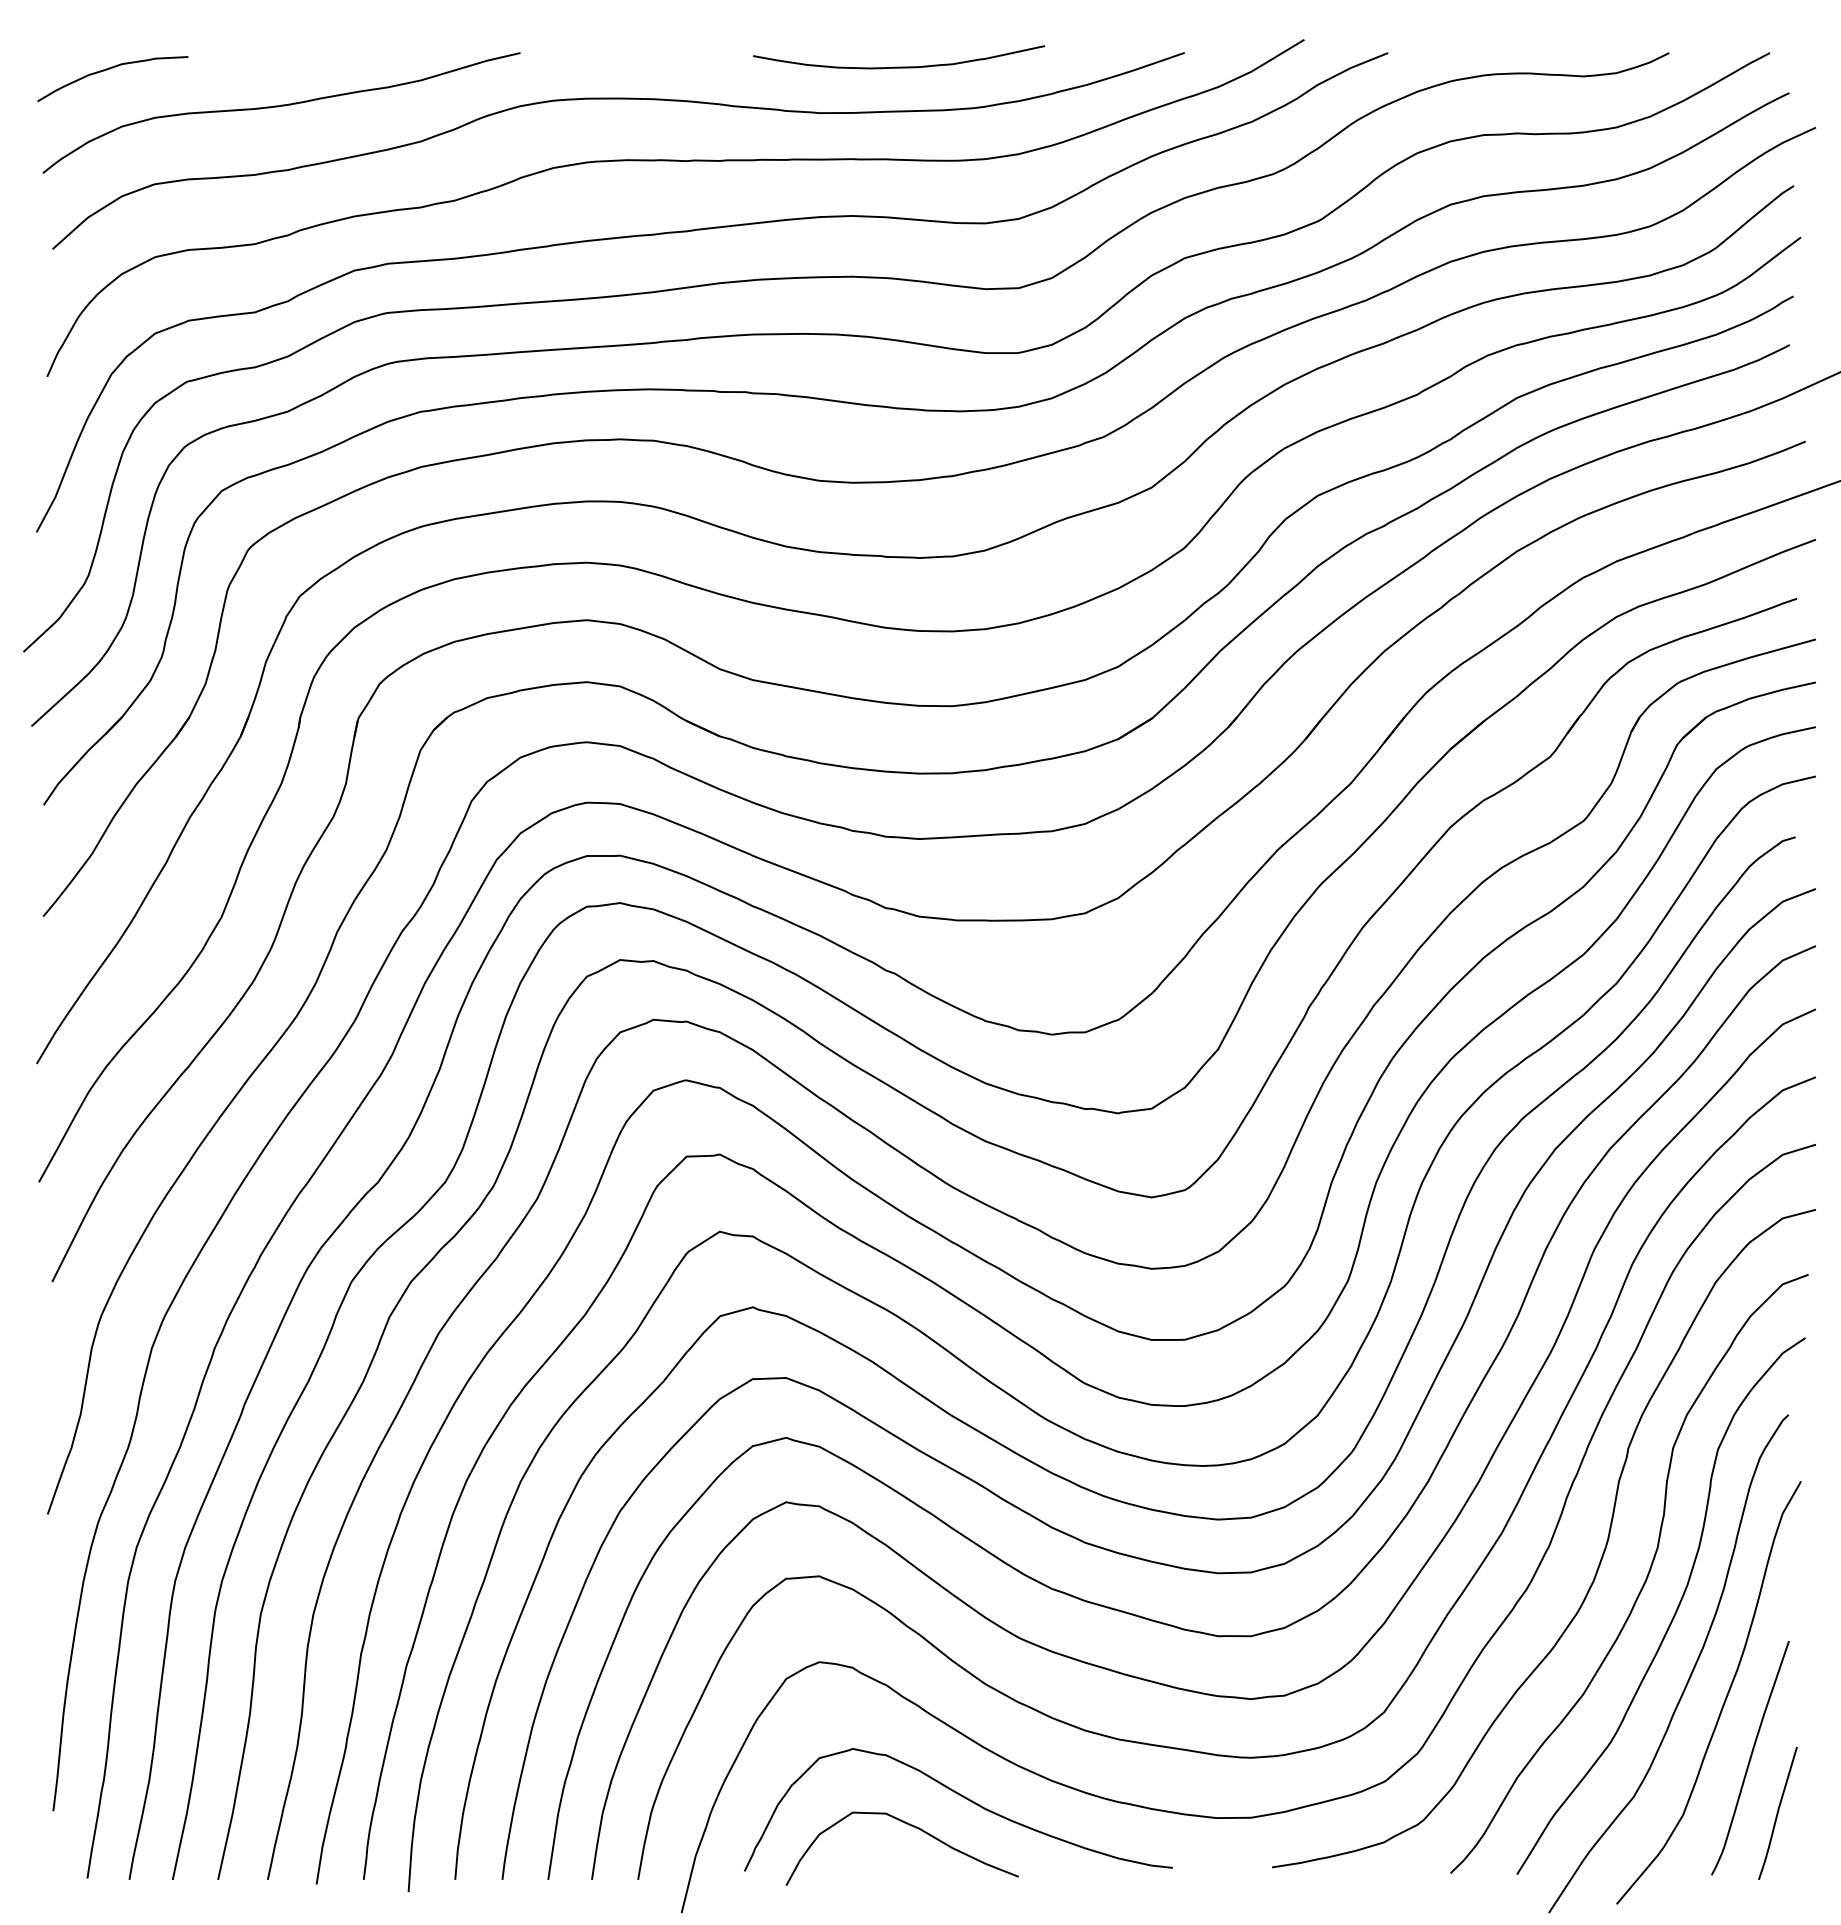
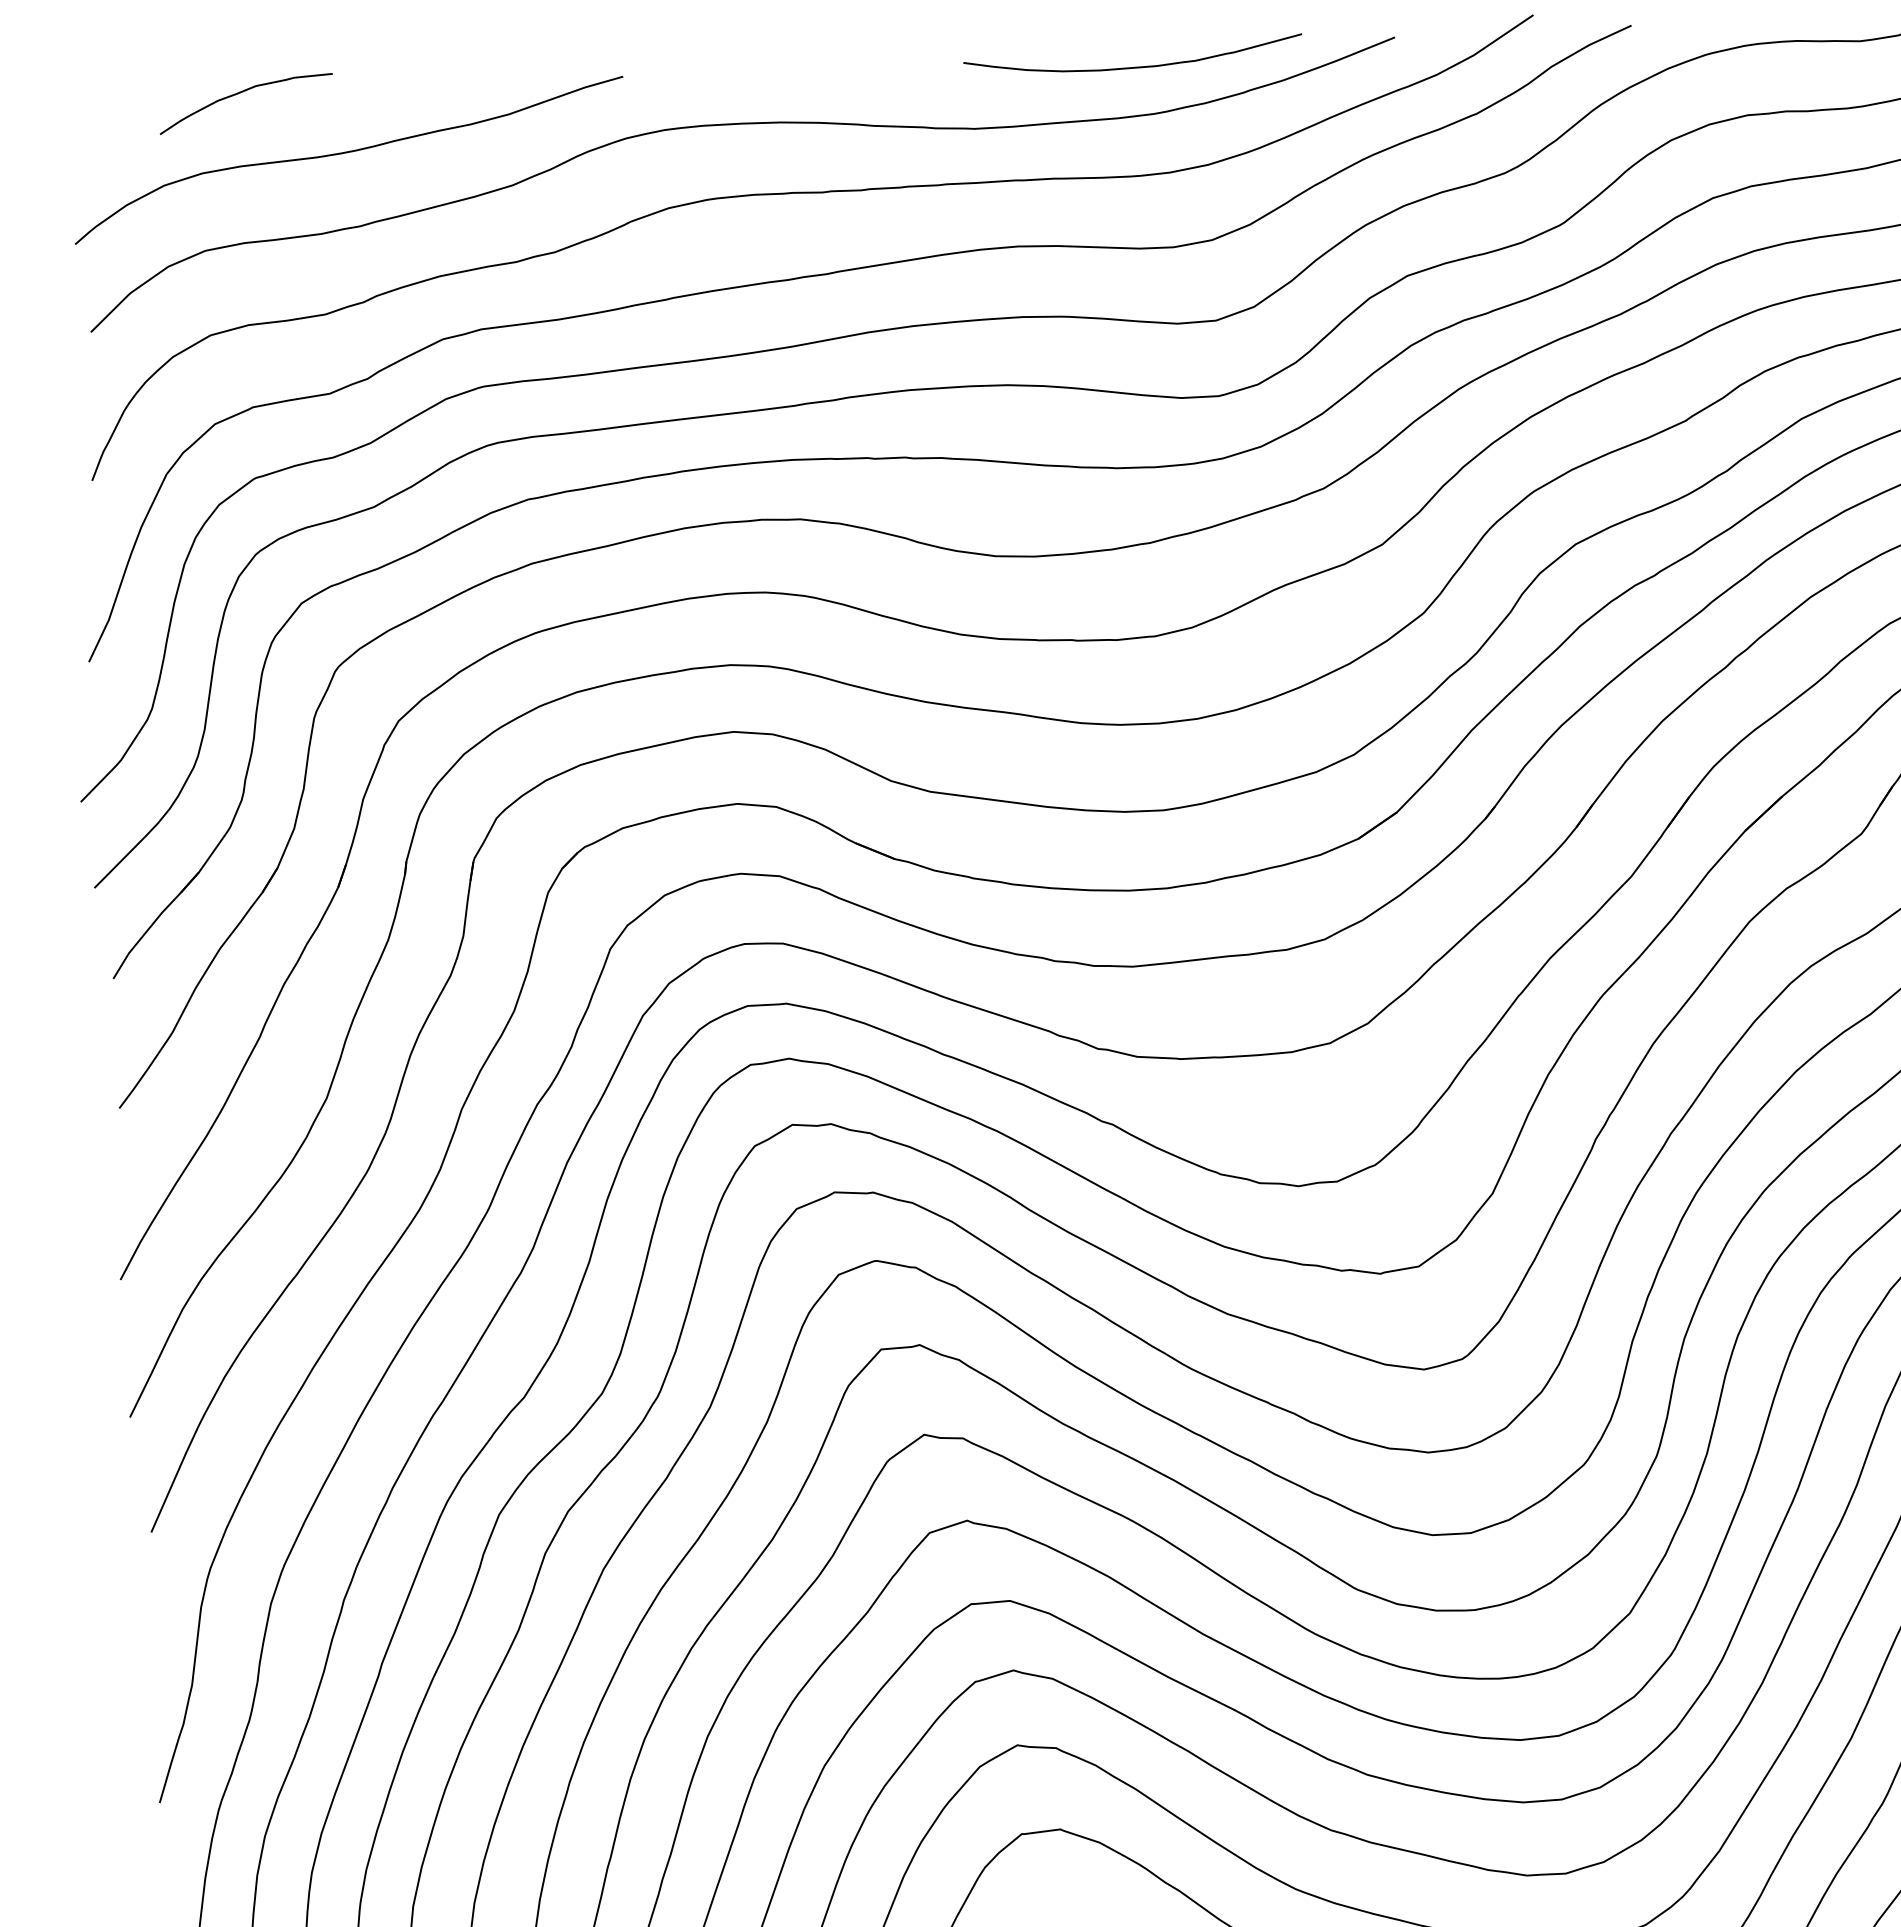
curve: (899, 66) -> (1134, 66), moved
curve: (110, 69) -> (242, 92), moved

